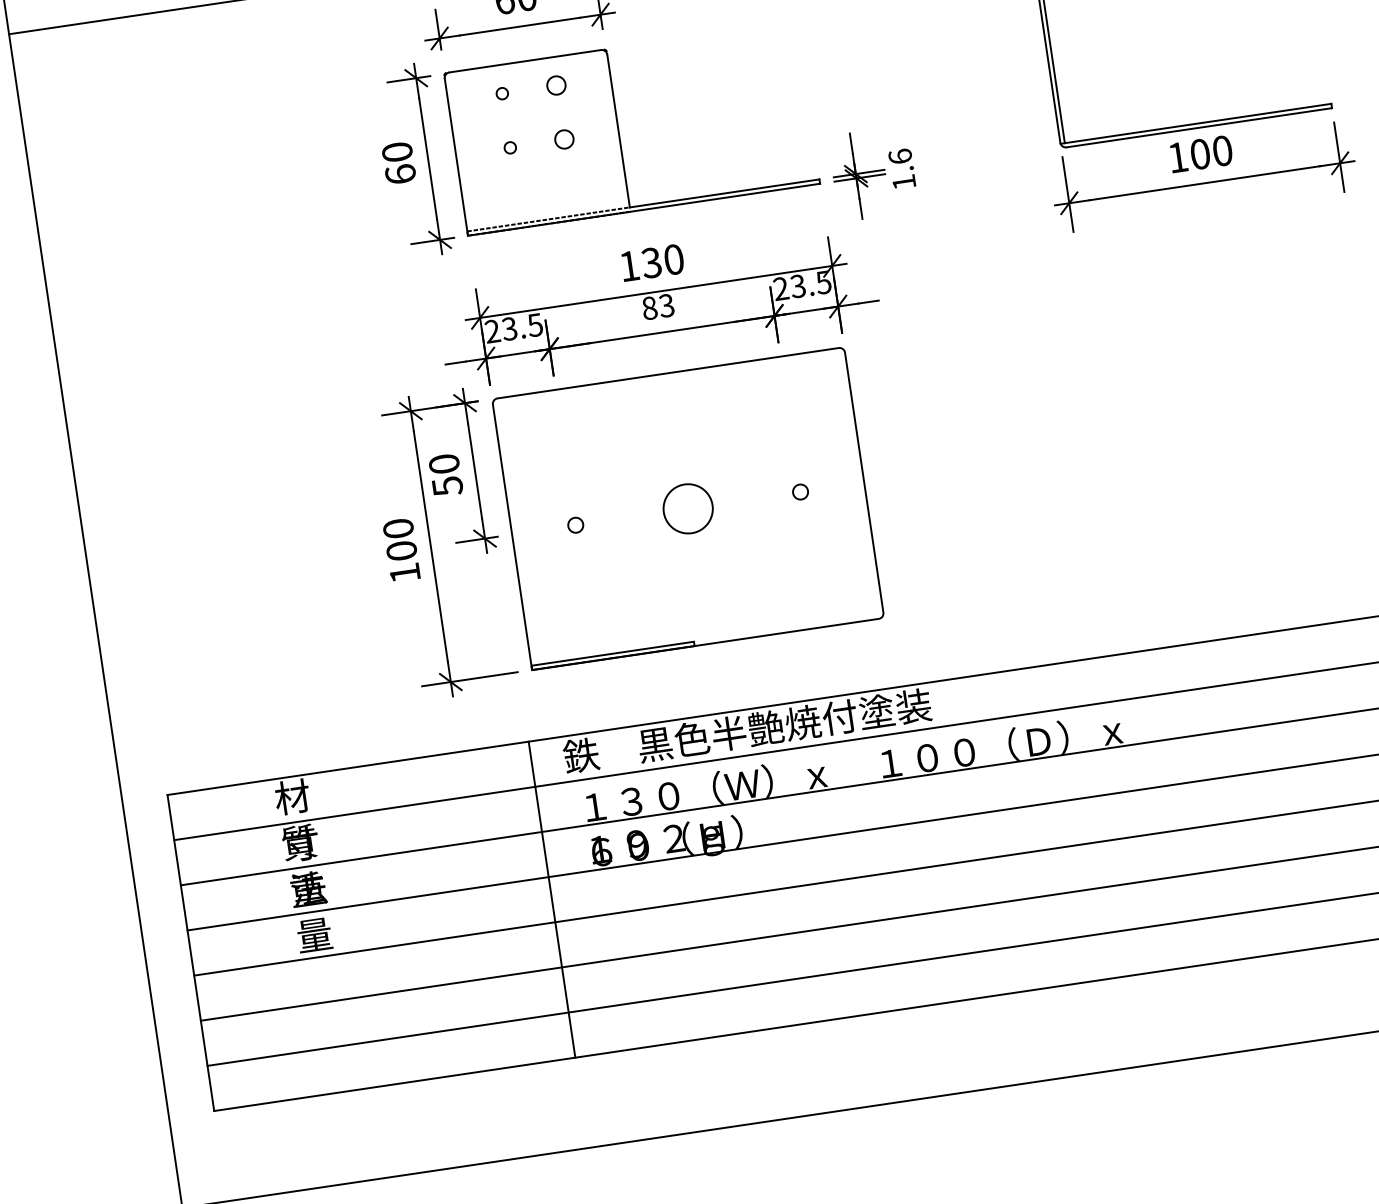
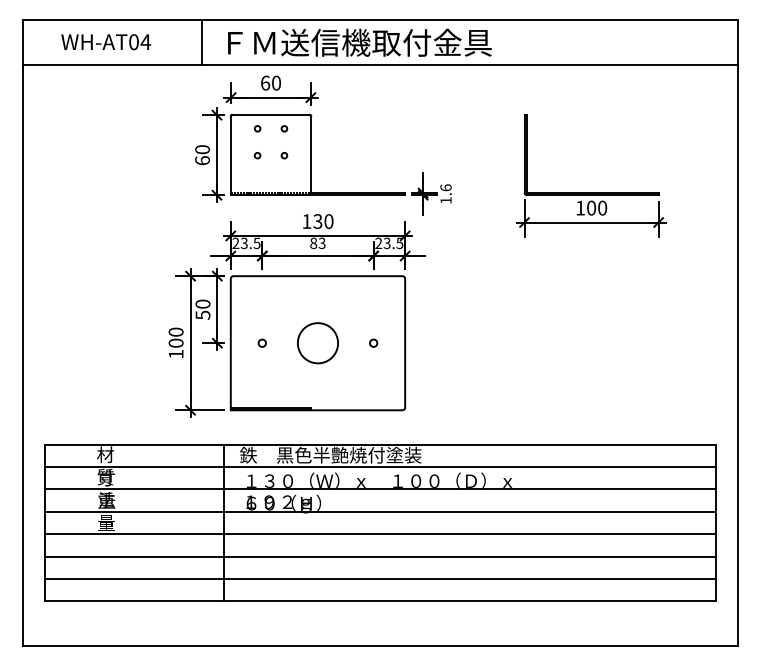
part: (556, 84) -> (284, 128), size x0.62
part: (564, 139) -> (284, 155), size x0.62
part: (687, 509) -> (317, 343), size x1.67

